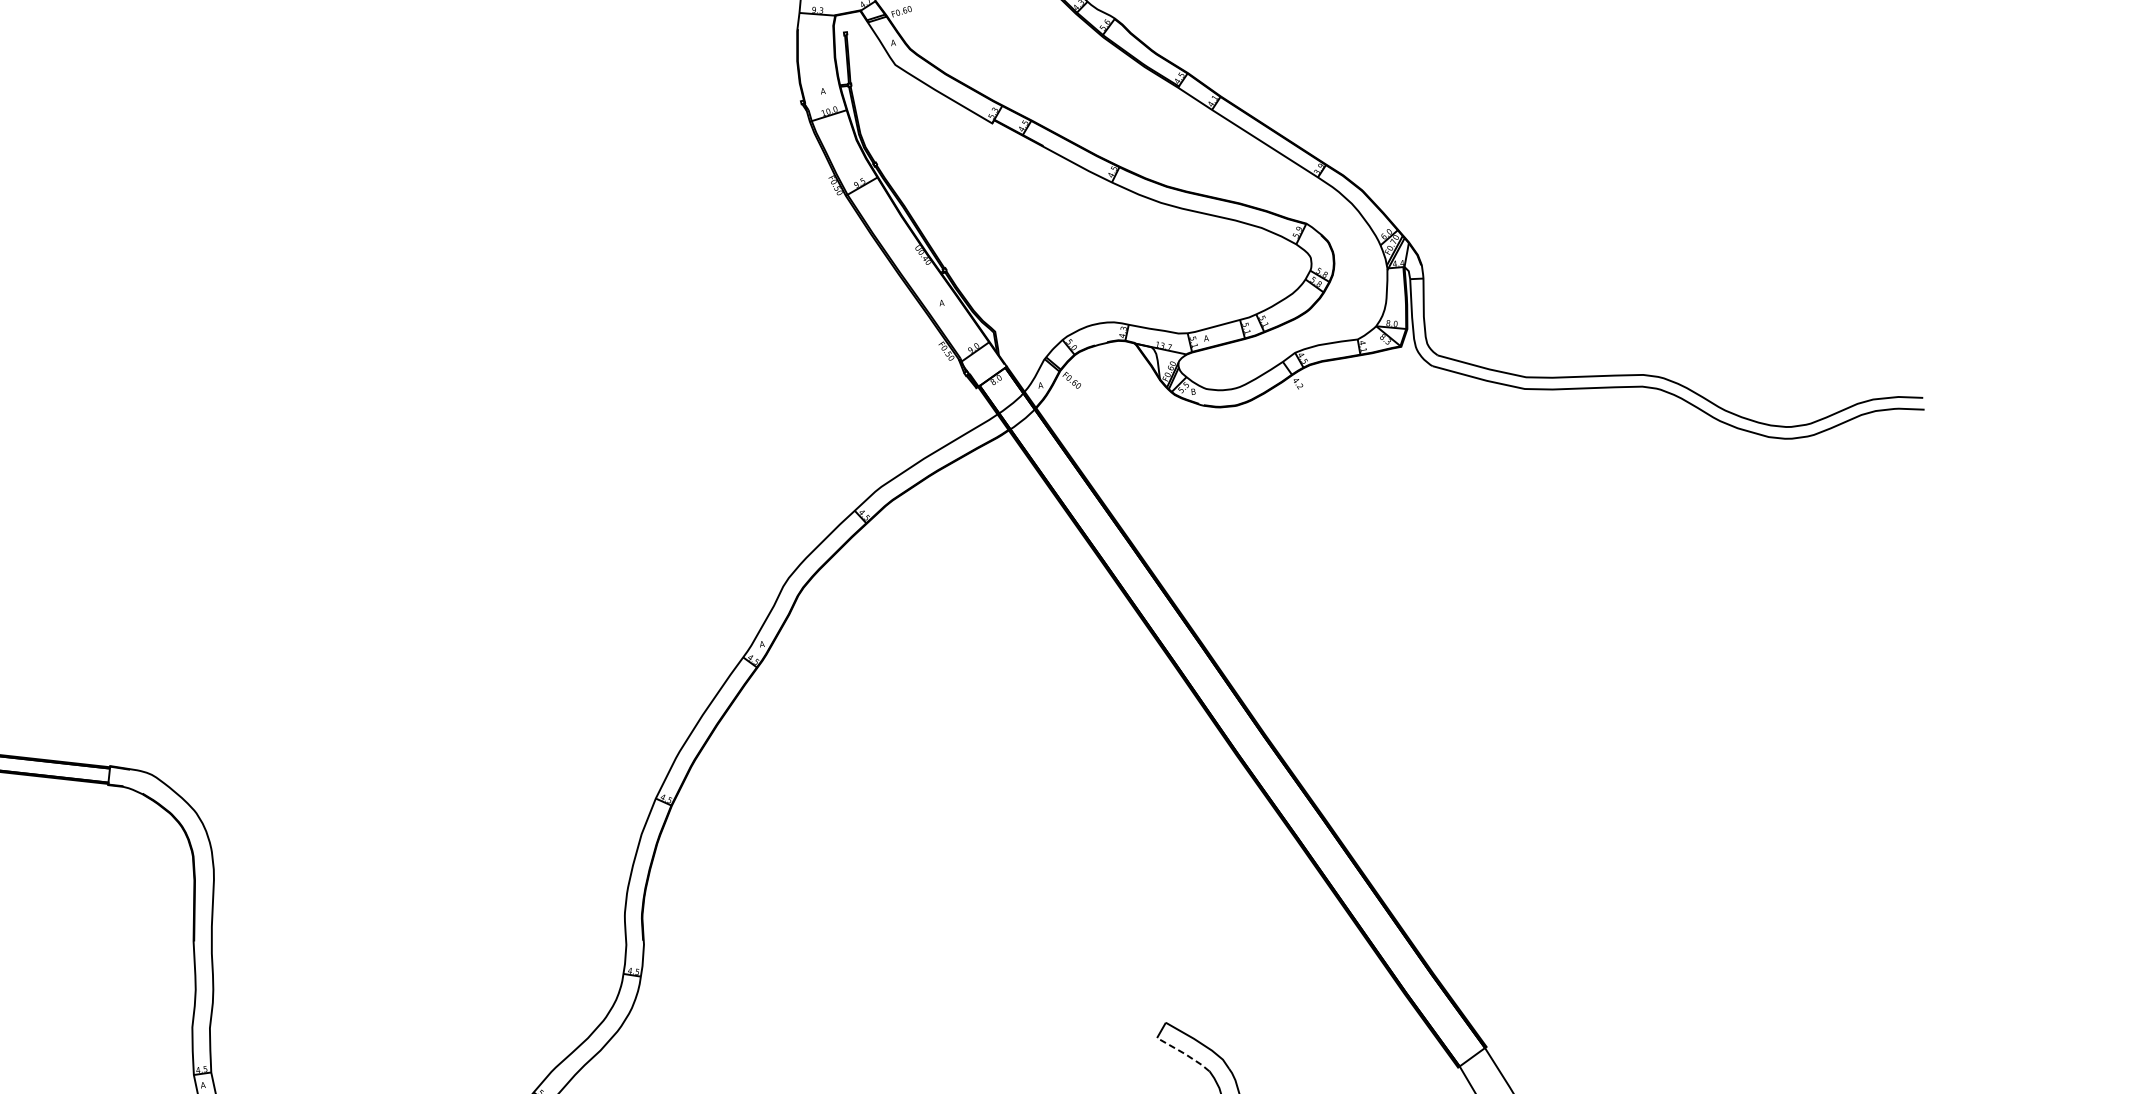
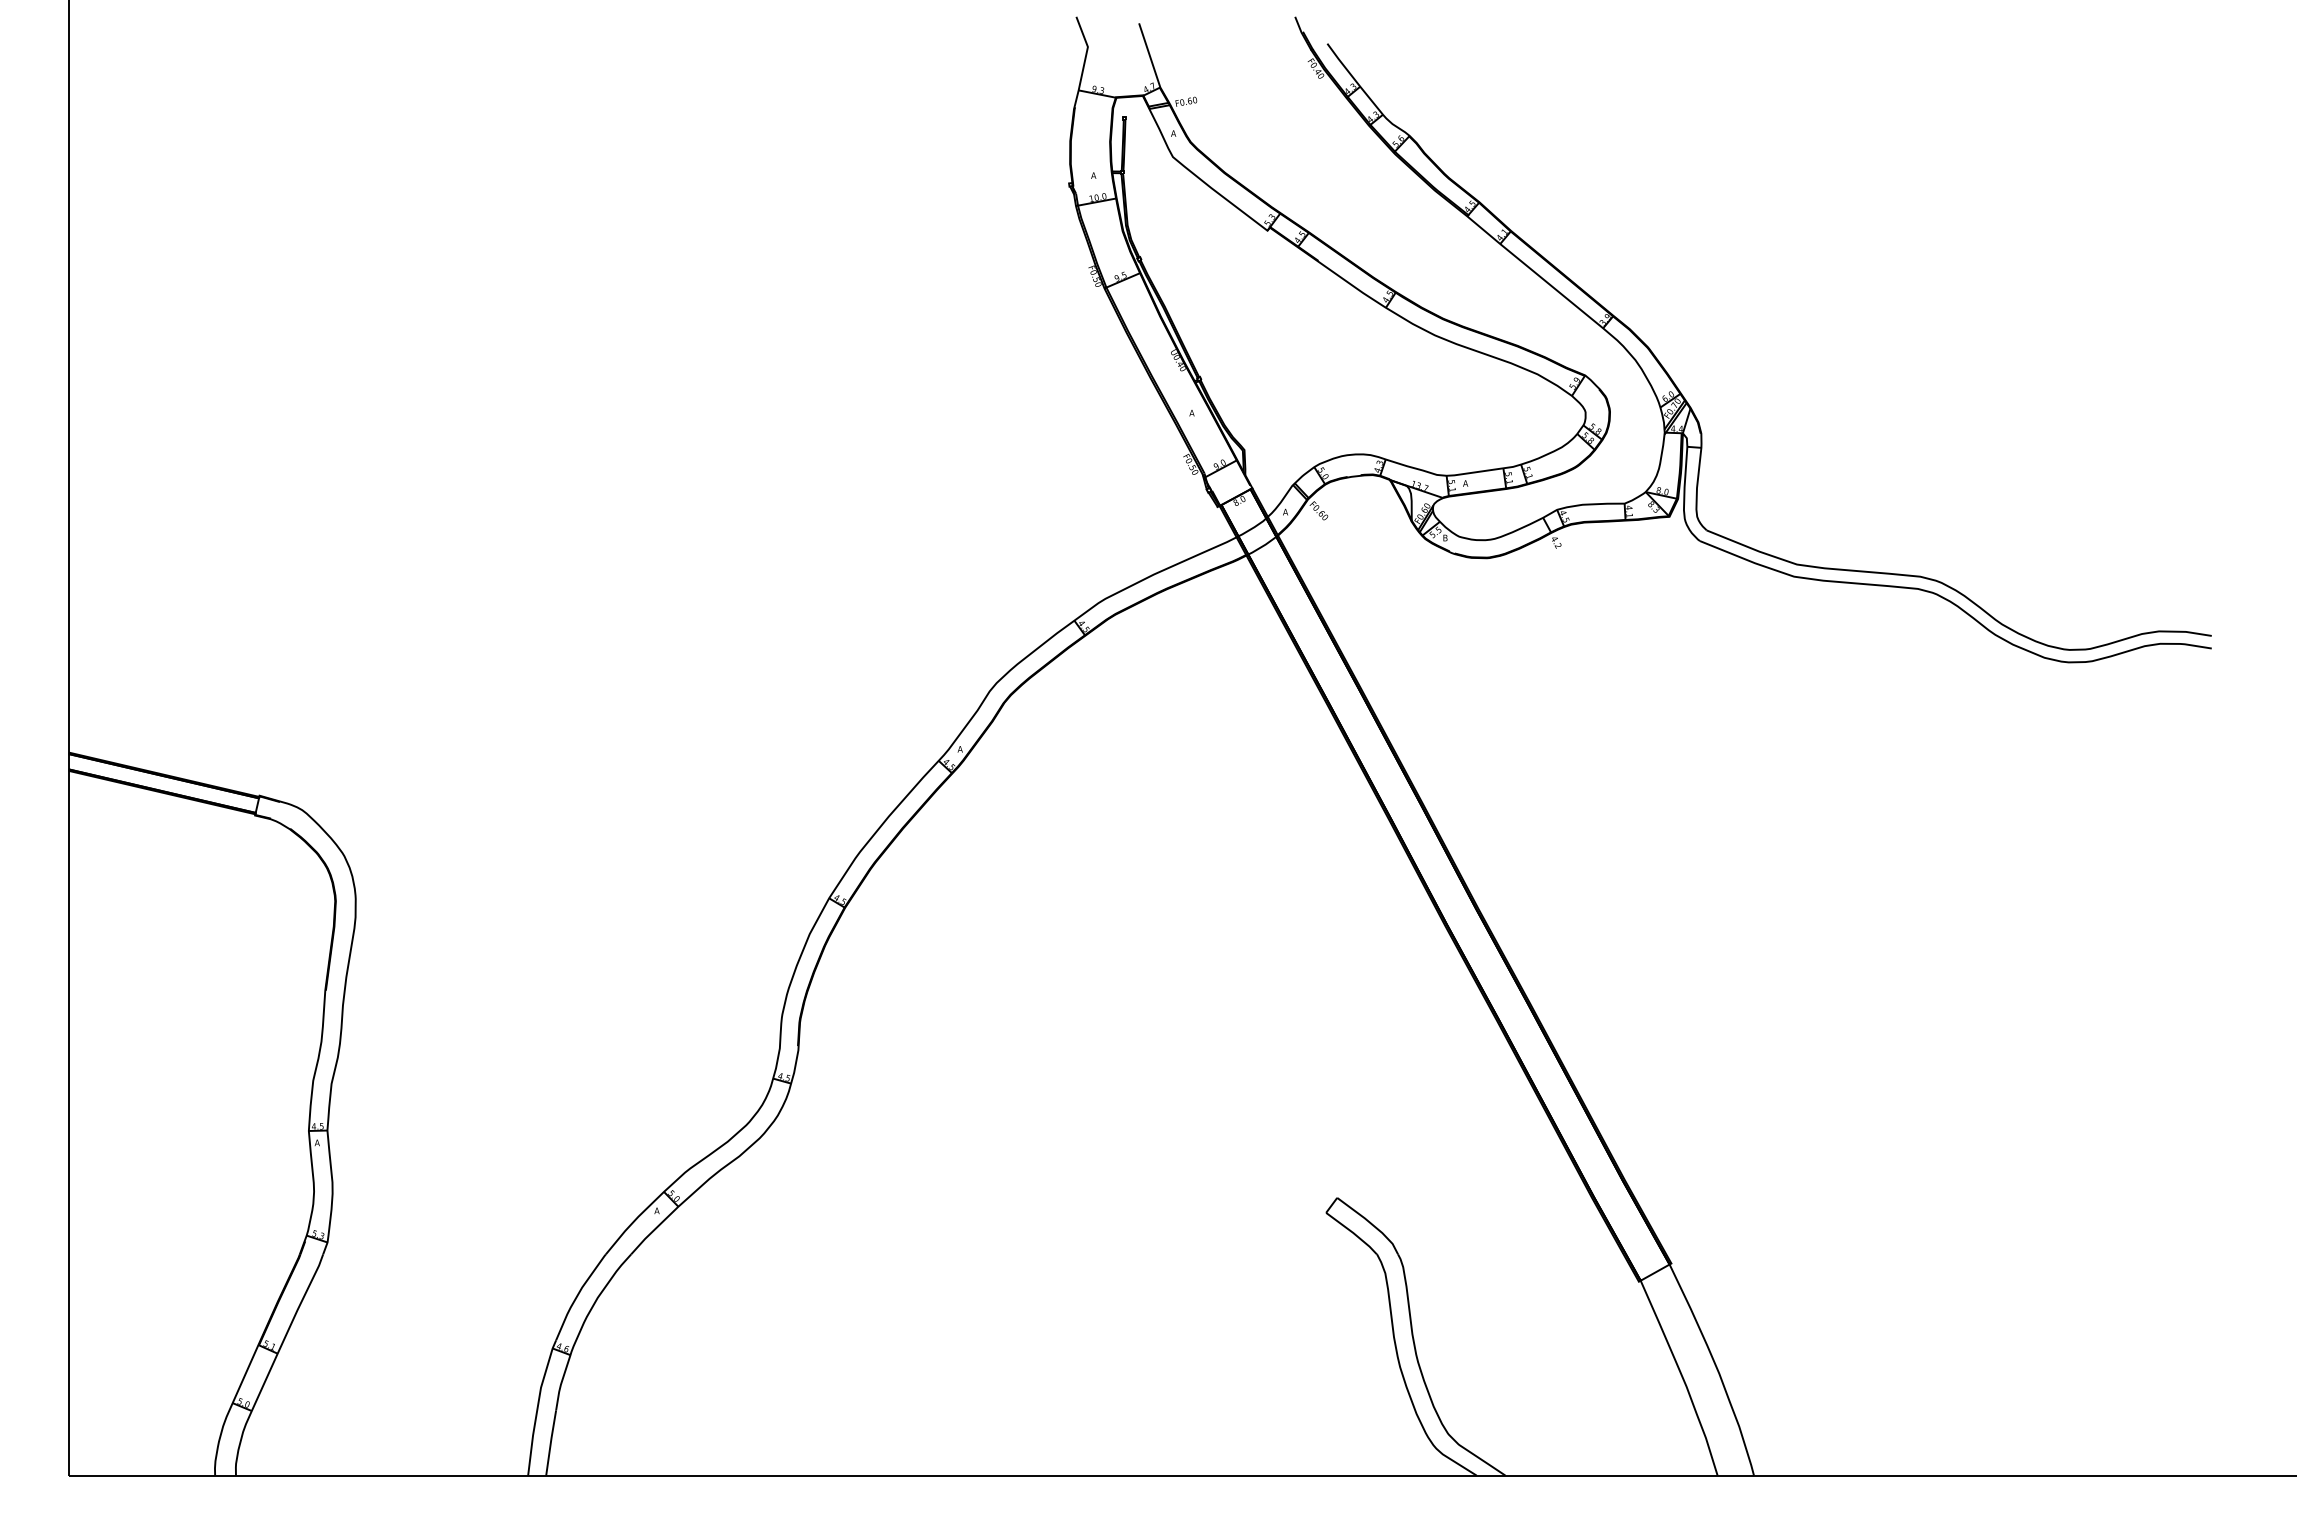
line: (1184, 1053) -> (1353, 1232), dashed -> solid

